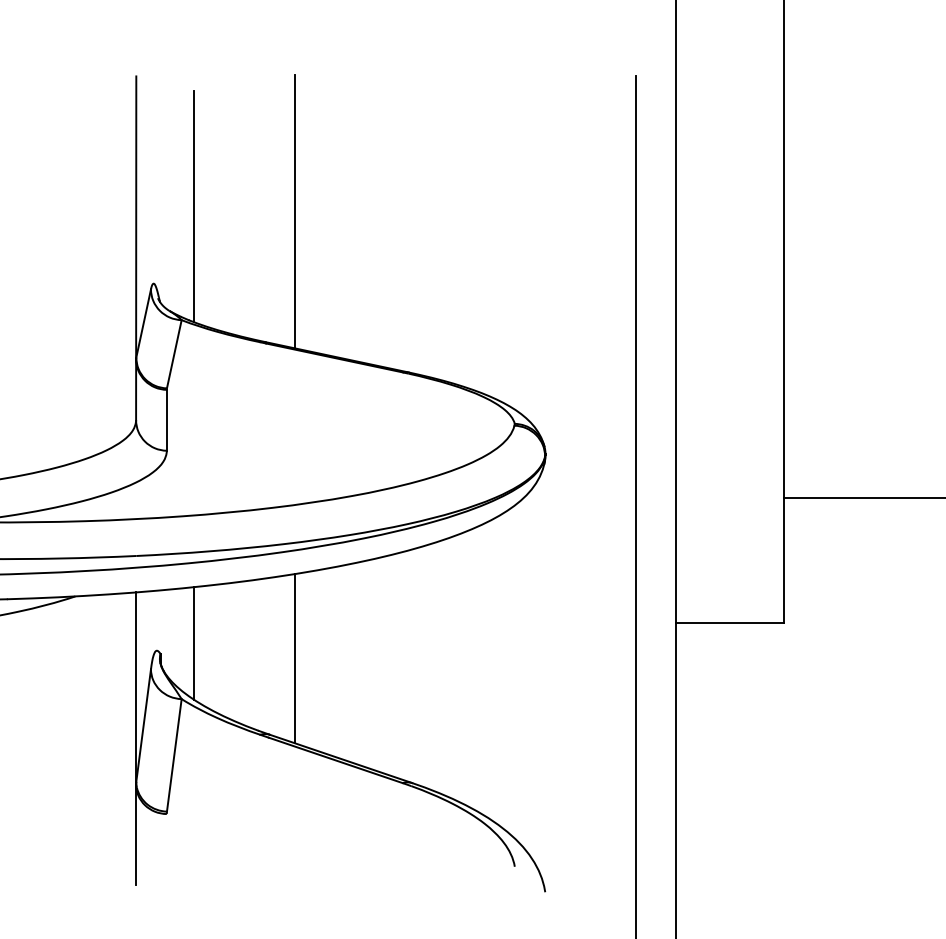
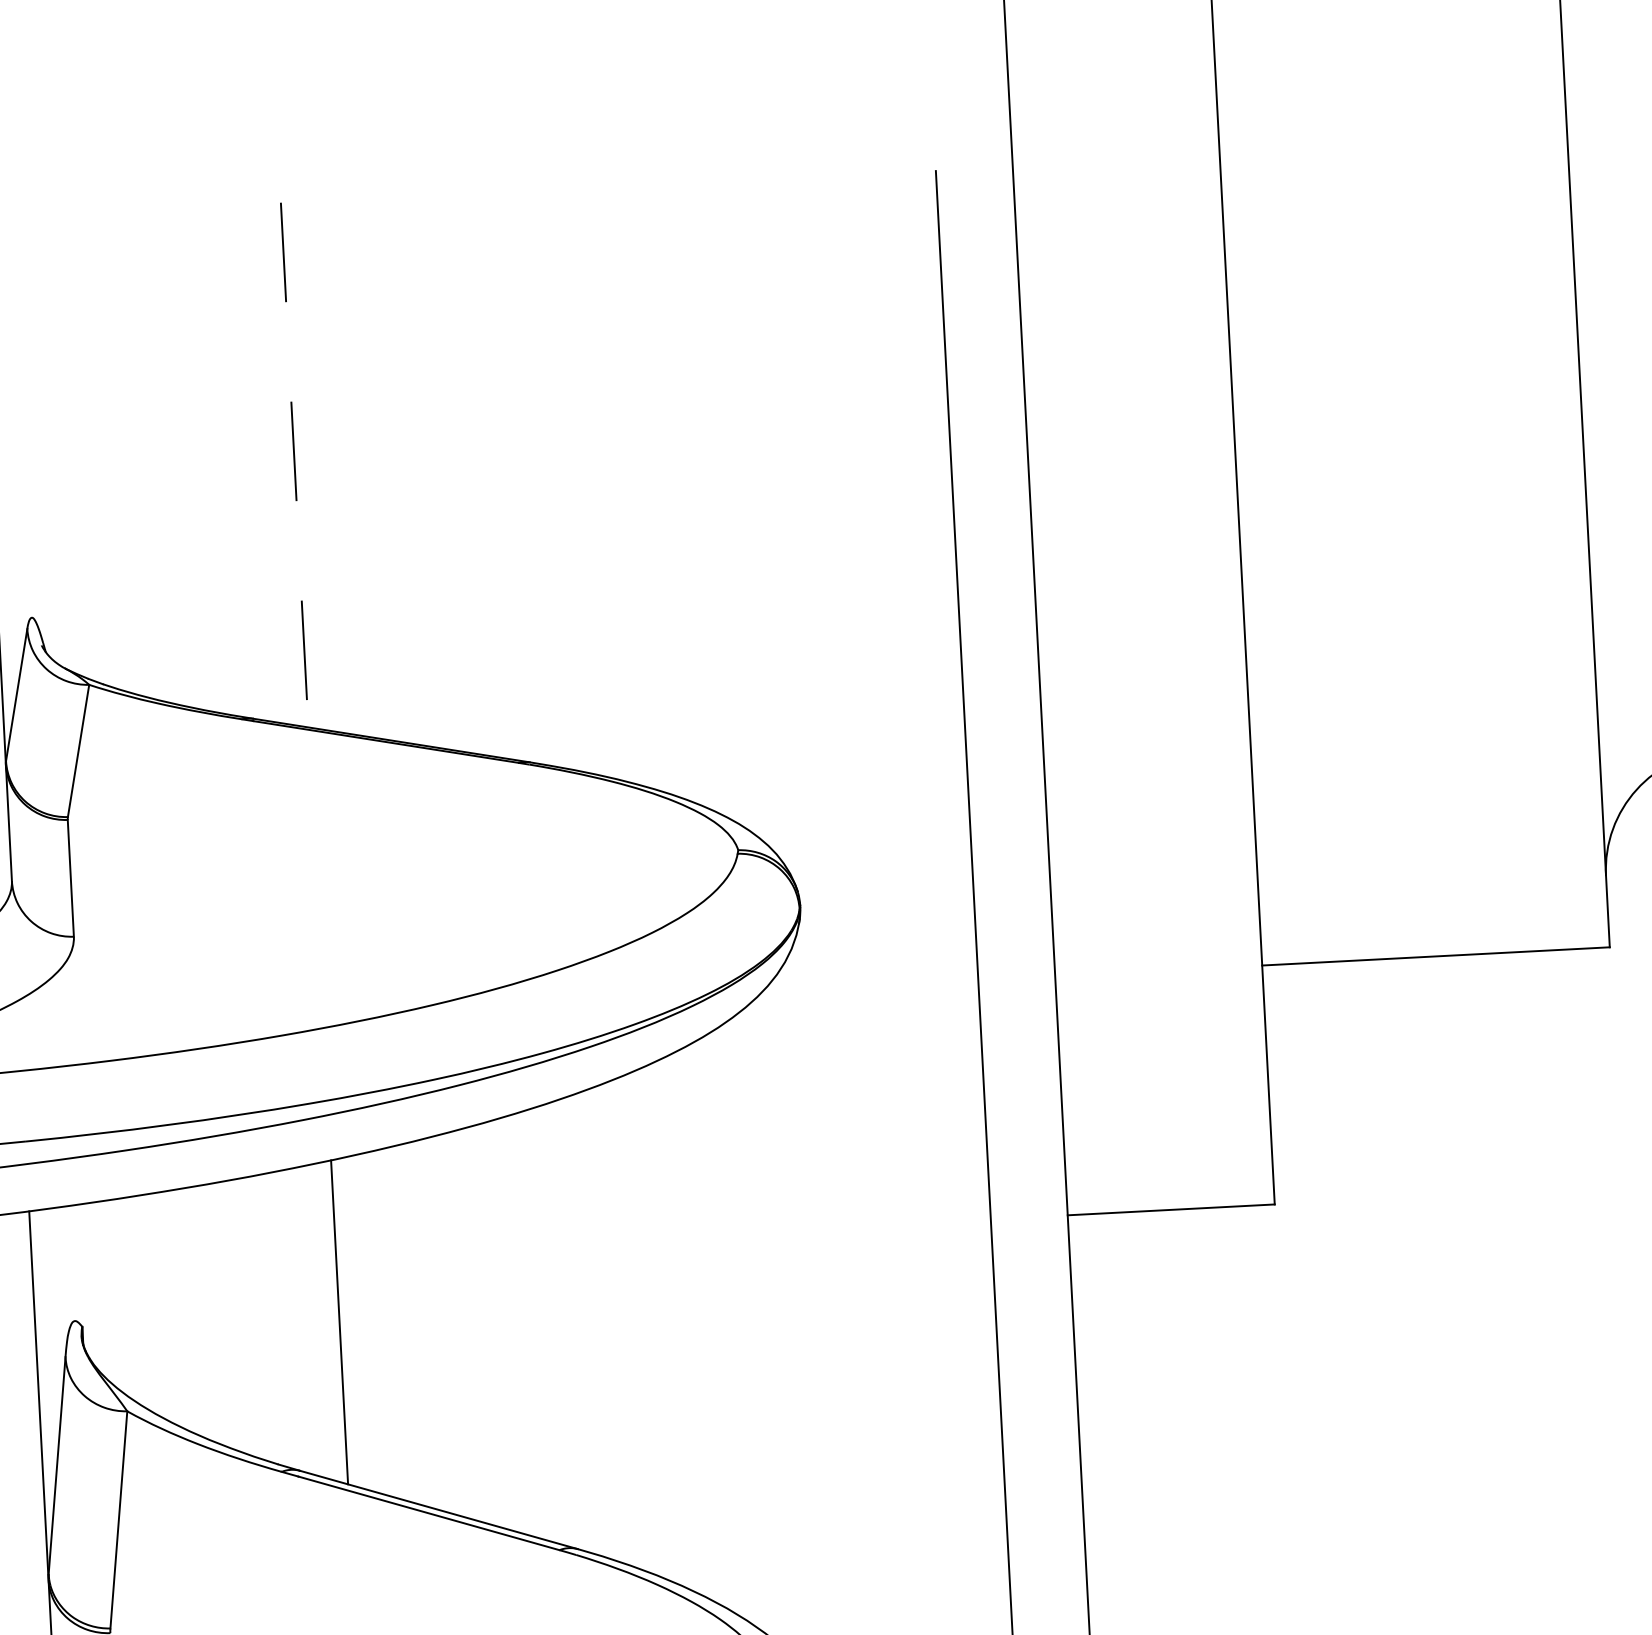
line: (194, 206) -> (102, 465), removed
line: (294, 211) -> (294, 465), solid -> dashed
line: (194, 643) -> (146, 1303), removed

